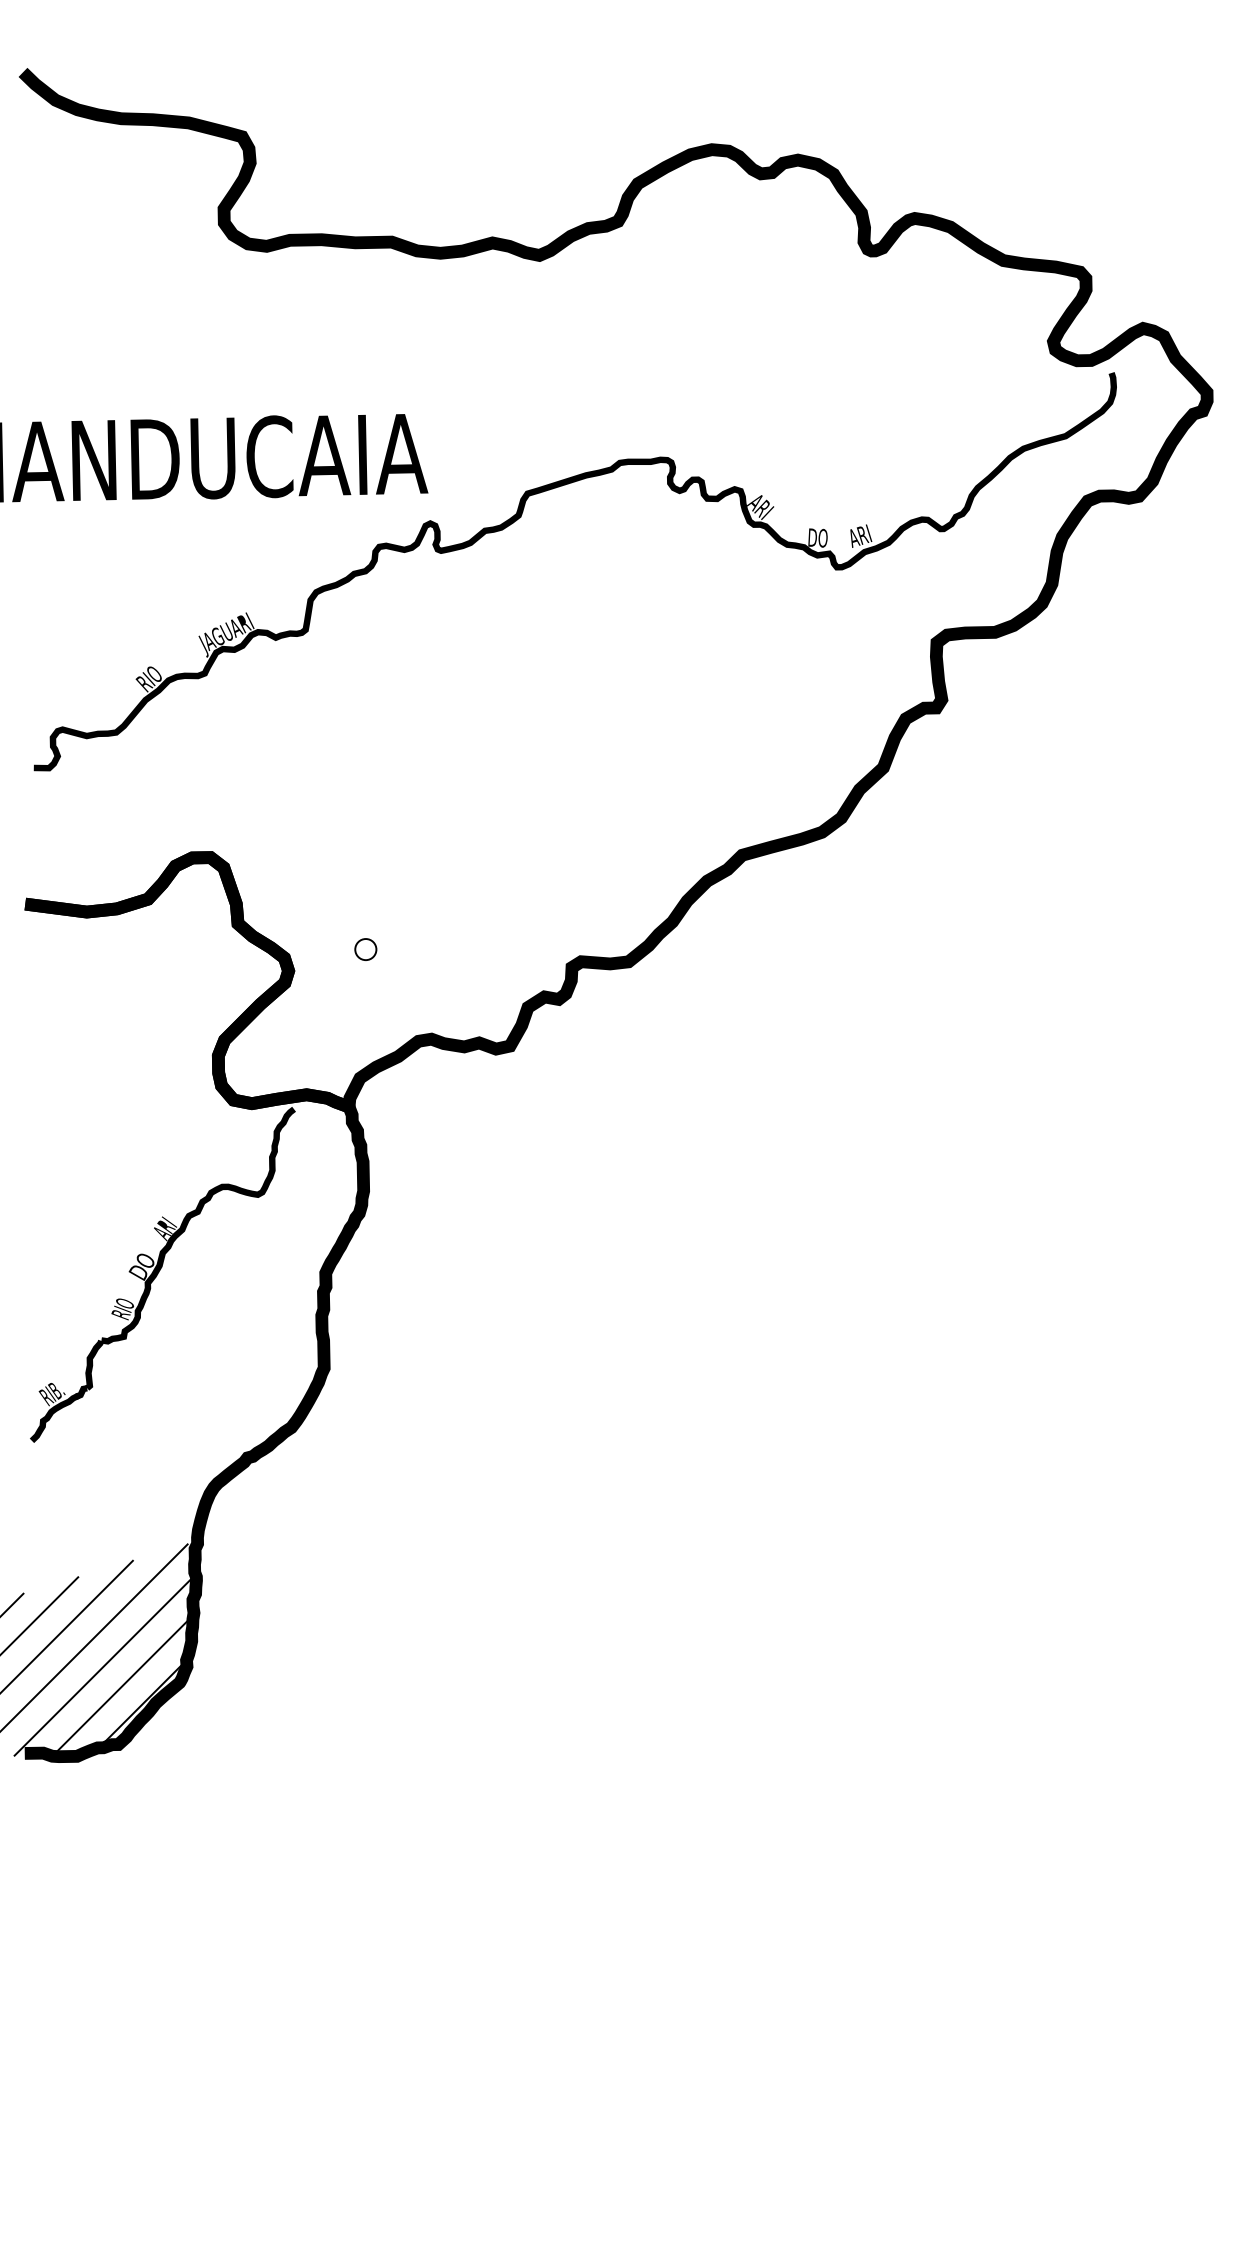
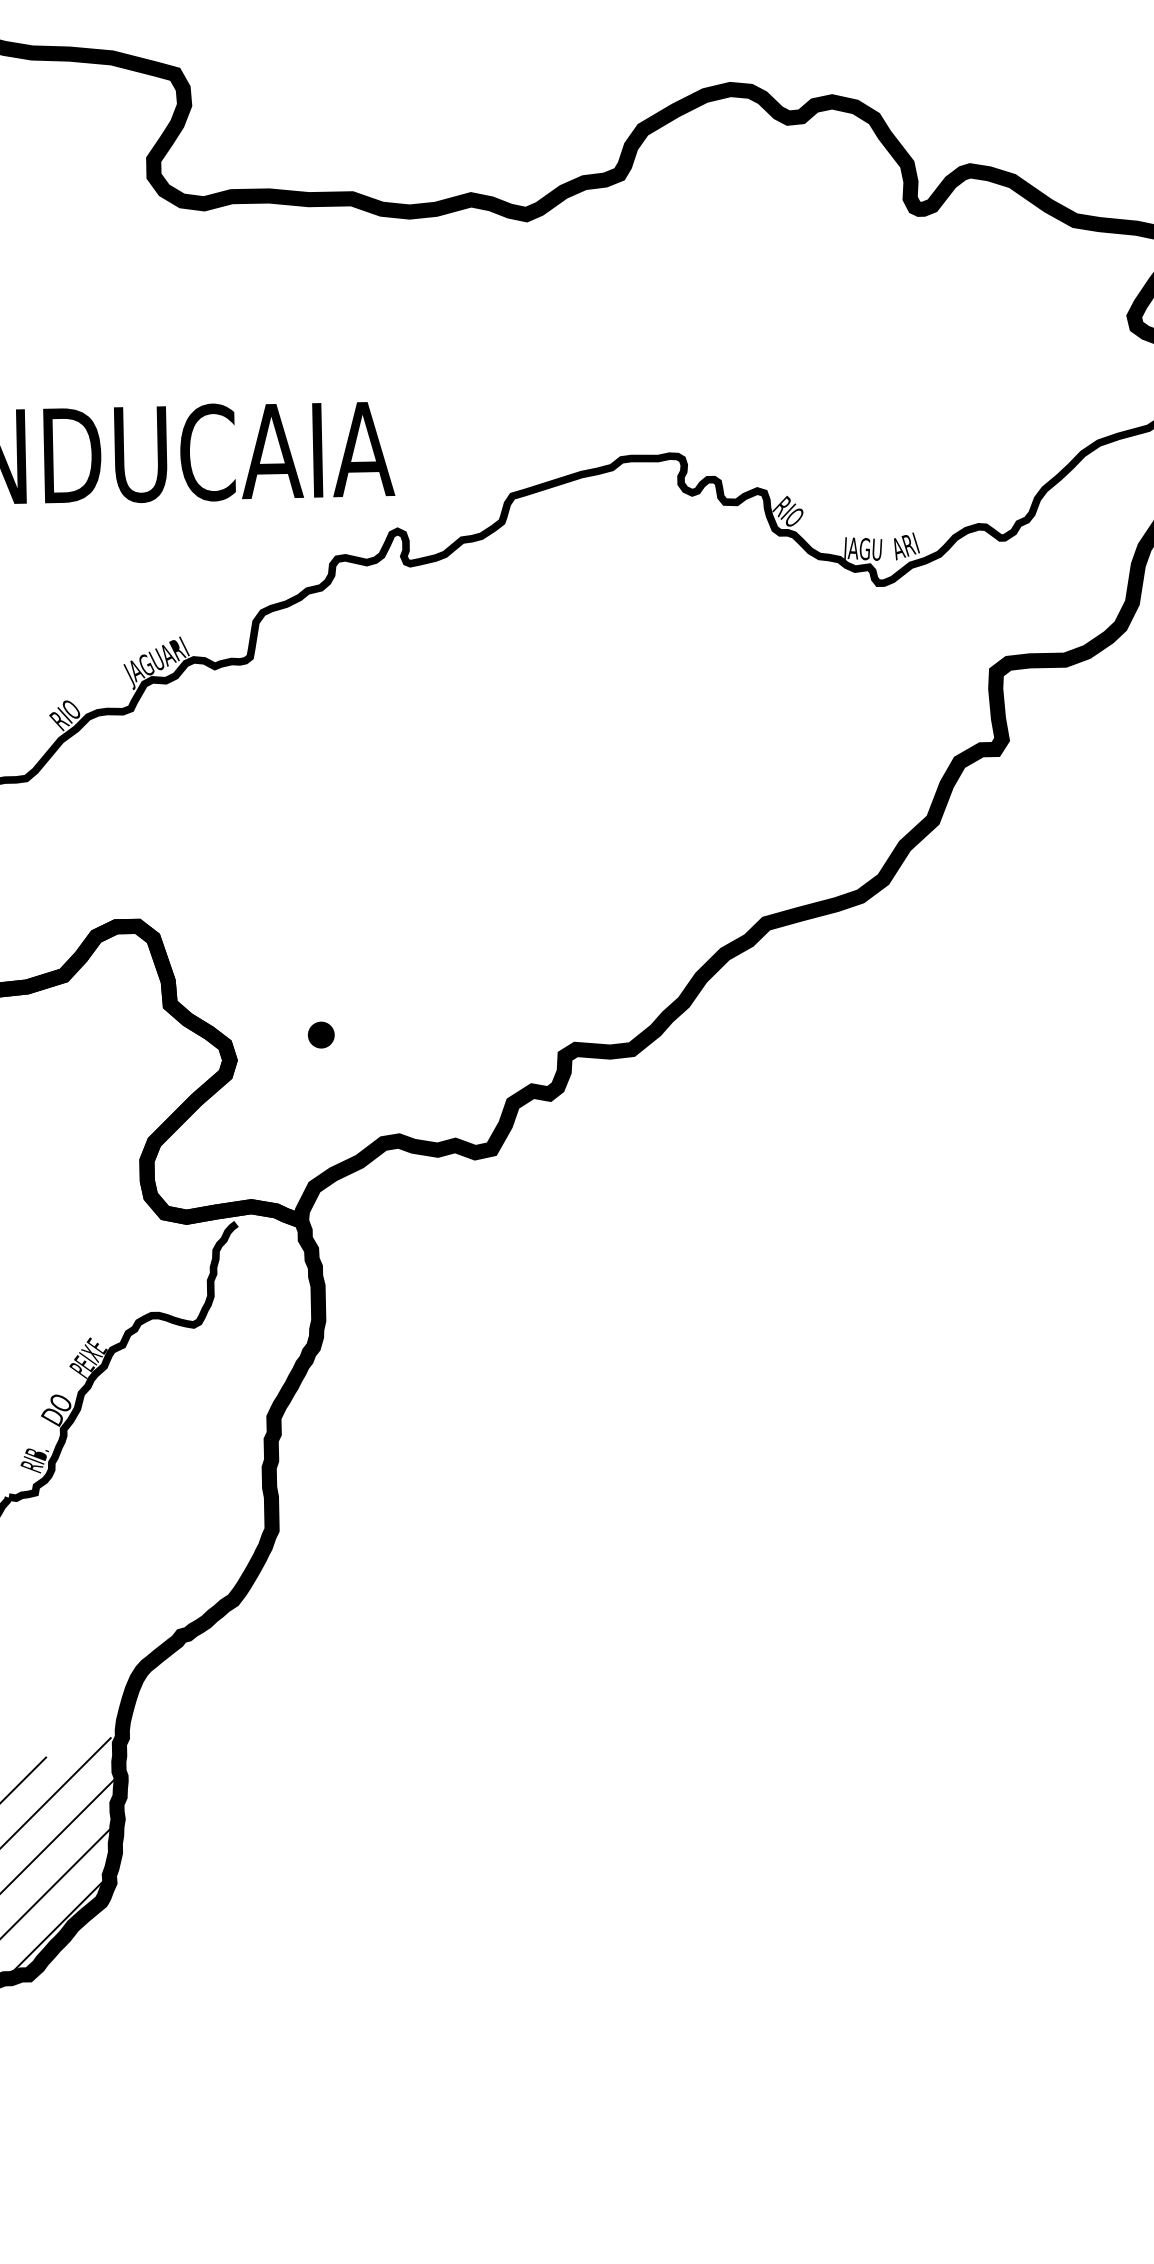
text: (760, 506) -> (787, 511), ARI -> RIO
text: (824, 538) -> (863, 549), DO -> JAGU
fill: (365, 949) -> (320, 1035), added
text: (168, 1223) -> (88, 1358), ARI -> PEIXE
text: (125, 1303) -> (37, 1453), RIO -> RIB.

